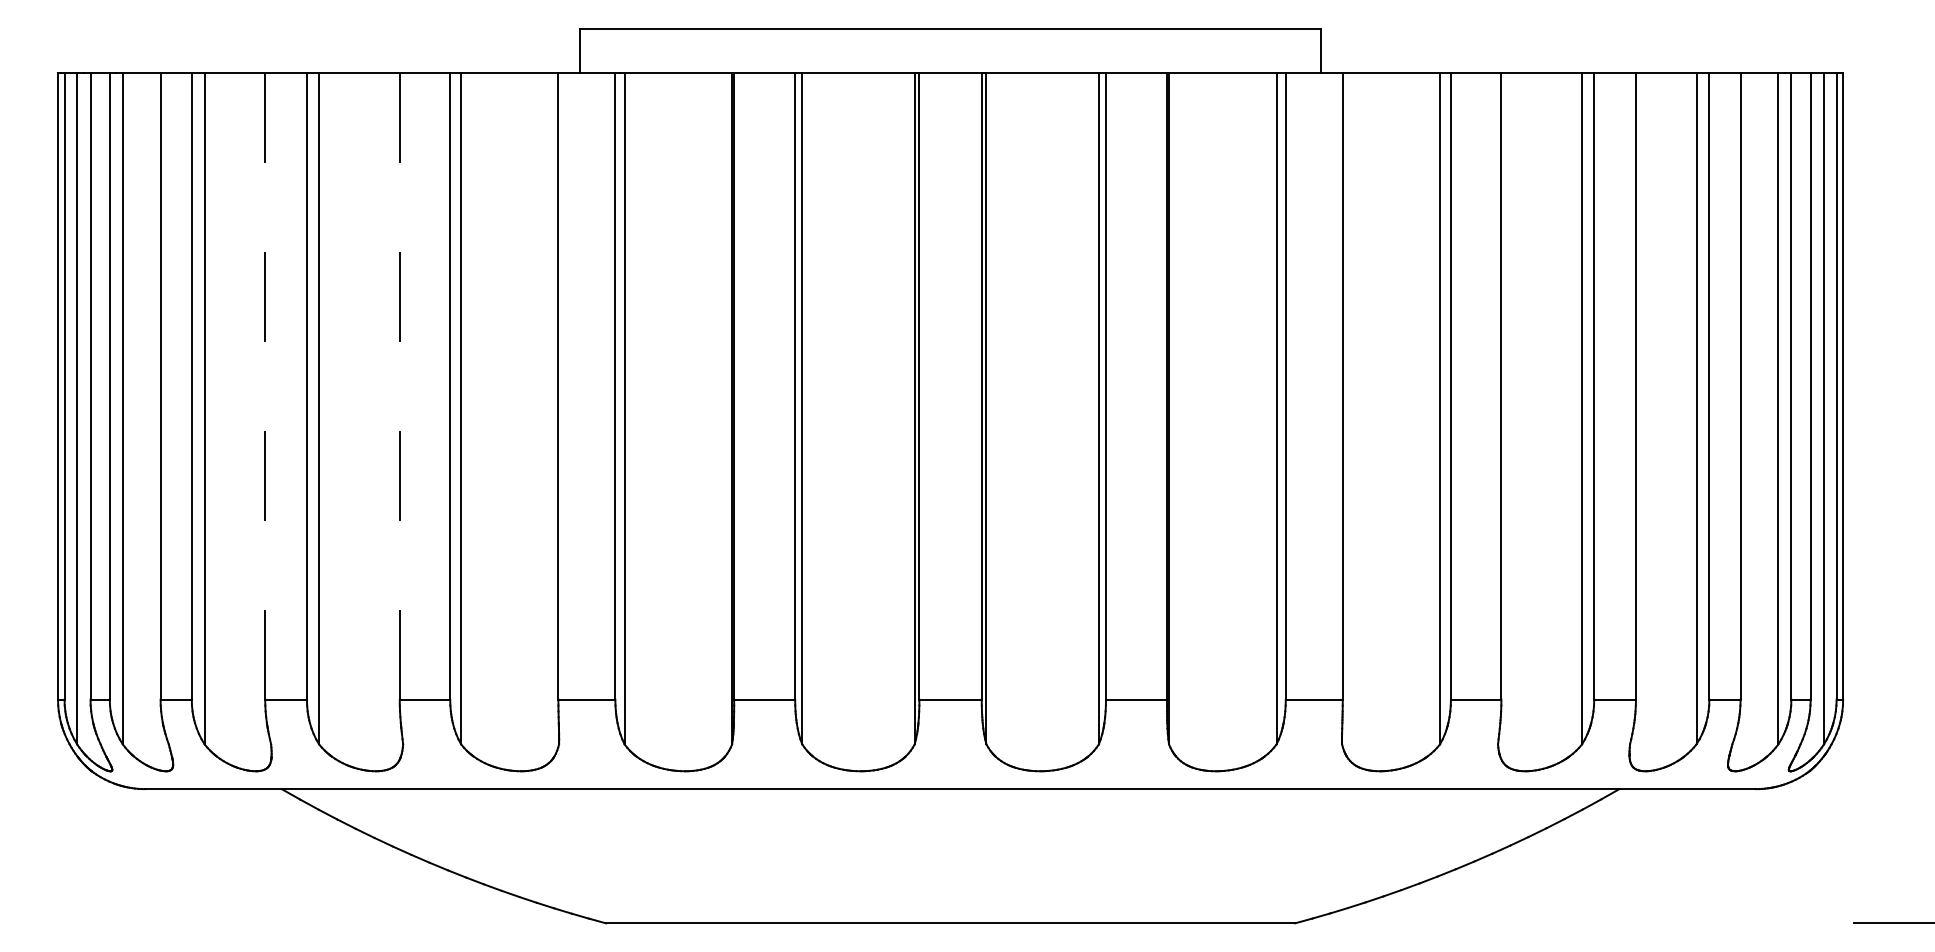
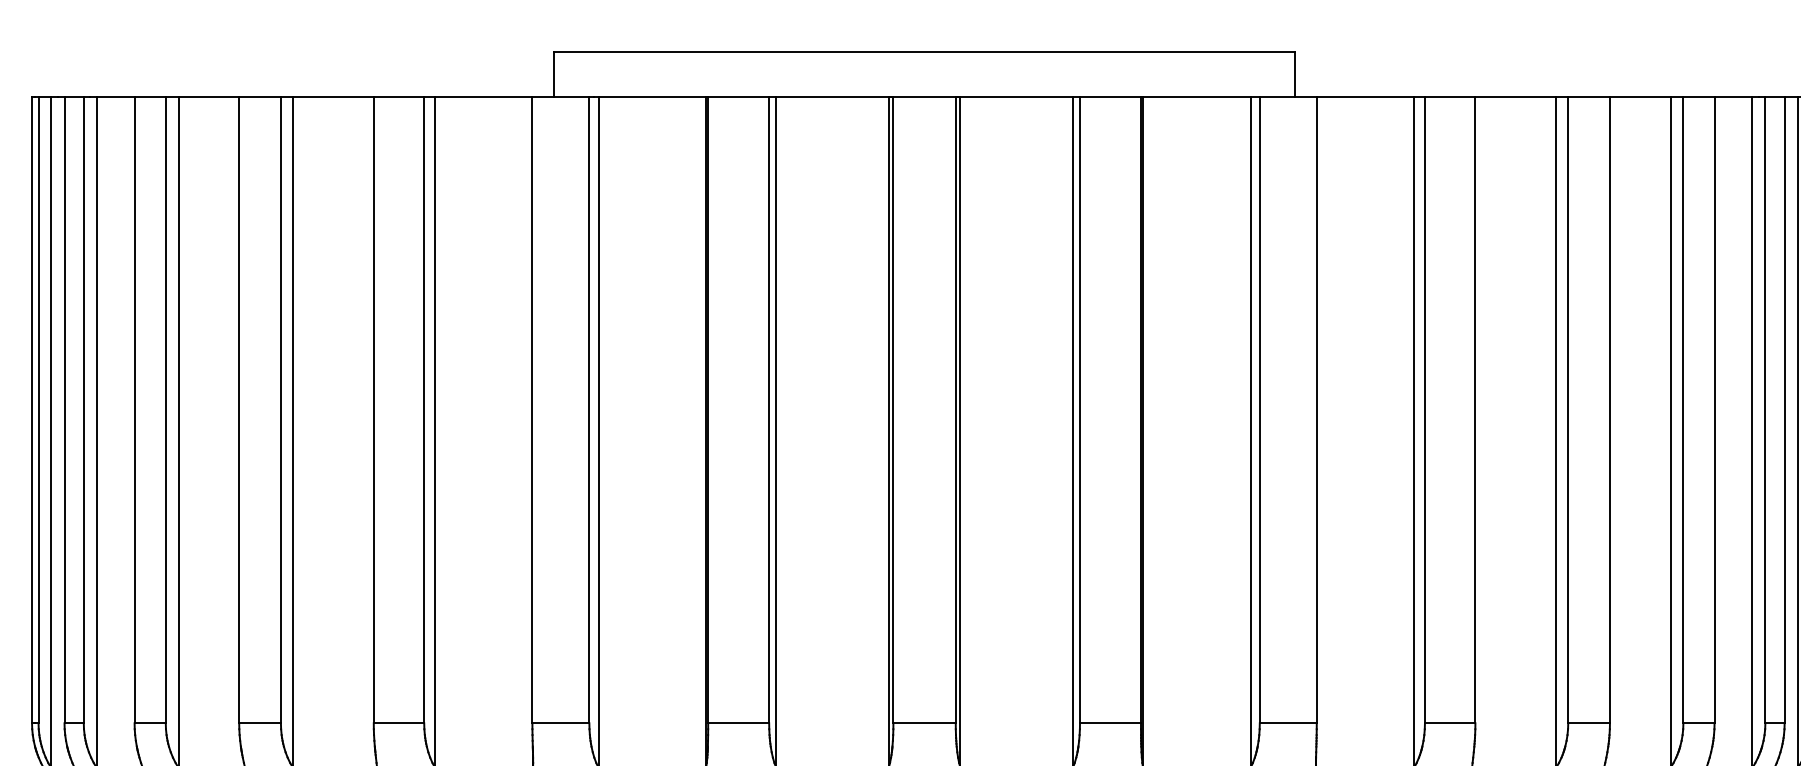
line: (265, 387) -> (239, 411), dashed -> solid
line: (399, 387) -> (373, 411), dashed -> solid

